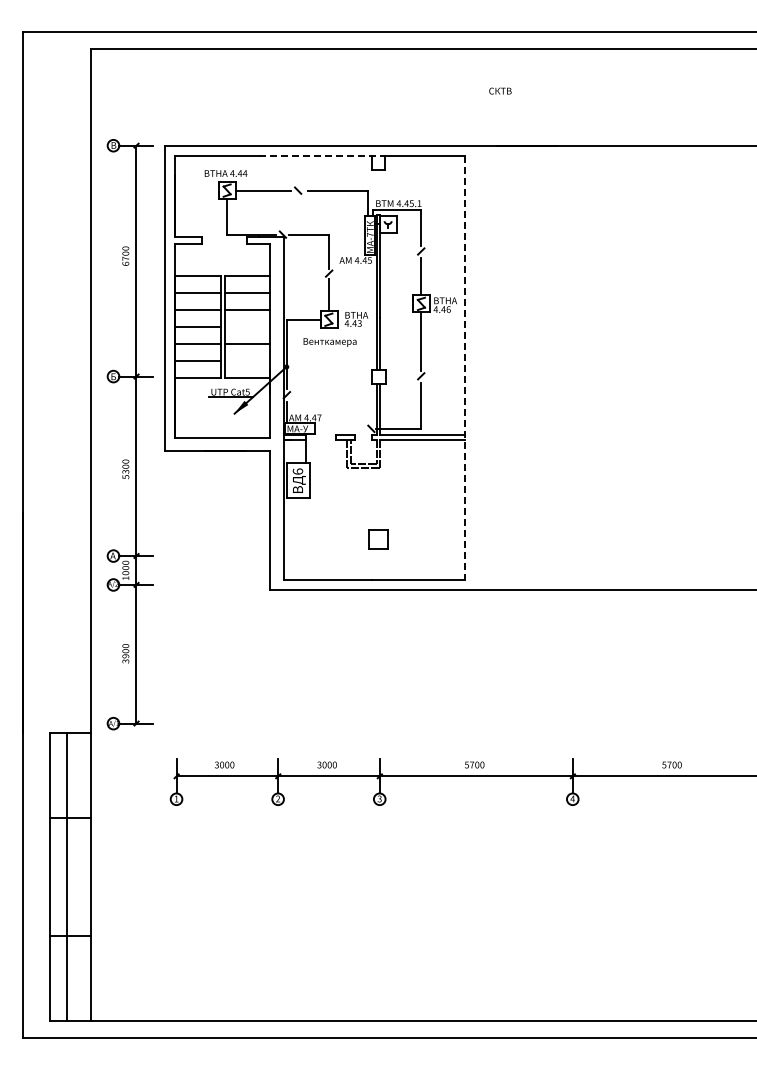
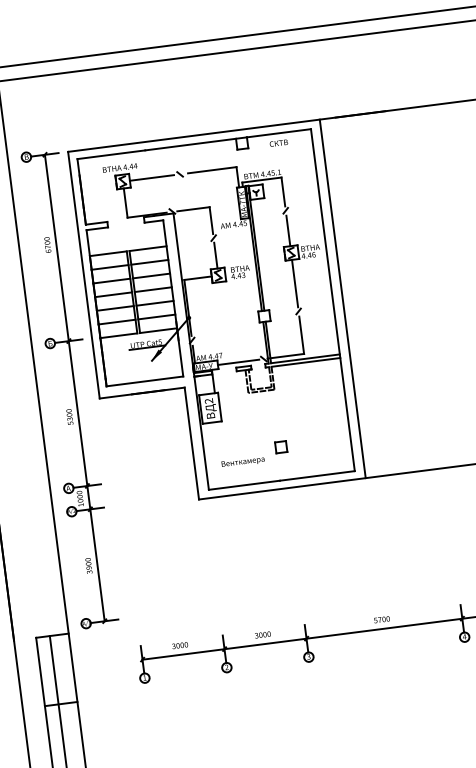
text: (500, 90) -> (278, 142), moved
line: (322, 156) -> (196, 144), dashed -> solid
line: (247, 327) -> (153, 290), added
text: (329, 342) -> (242, 462), moved
line: (247, 360) -> (156, 316), added
line: (464, 367) -> (332, 299), dashed -> solid
line: (476, 367) -> (342, 298), added
line: (339, 428) -> (238, 362), added
text: (297, 471) -> (208, 401), 6 -> 2
part: (378, 538) -> (280, 446), size x0.71

